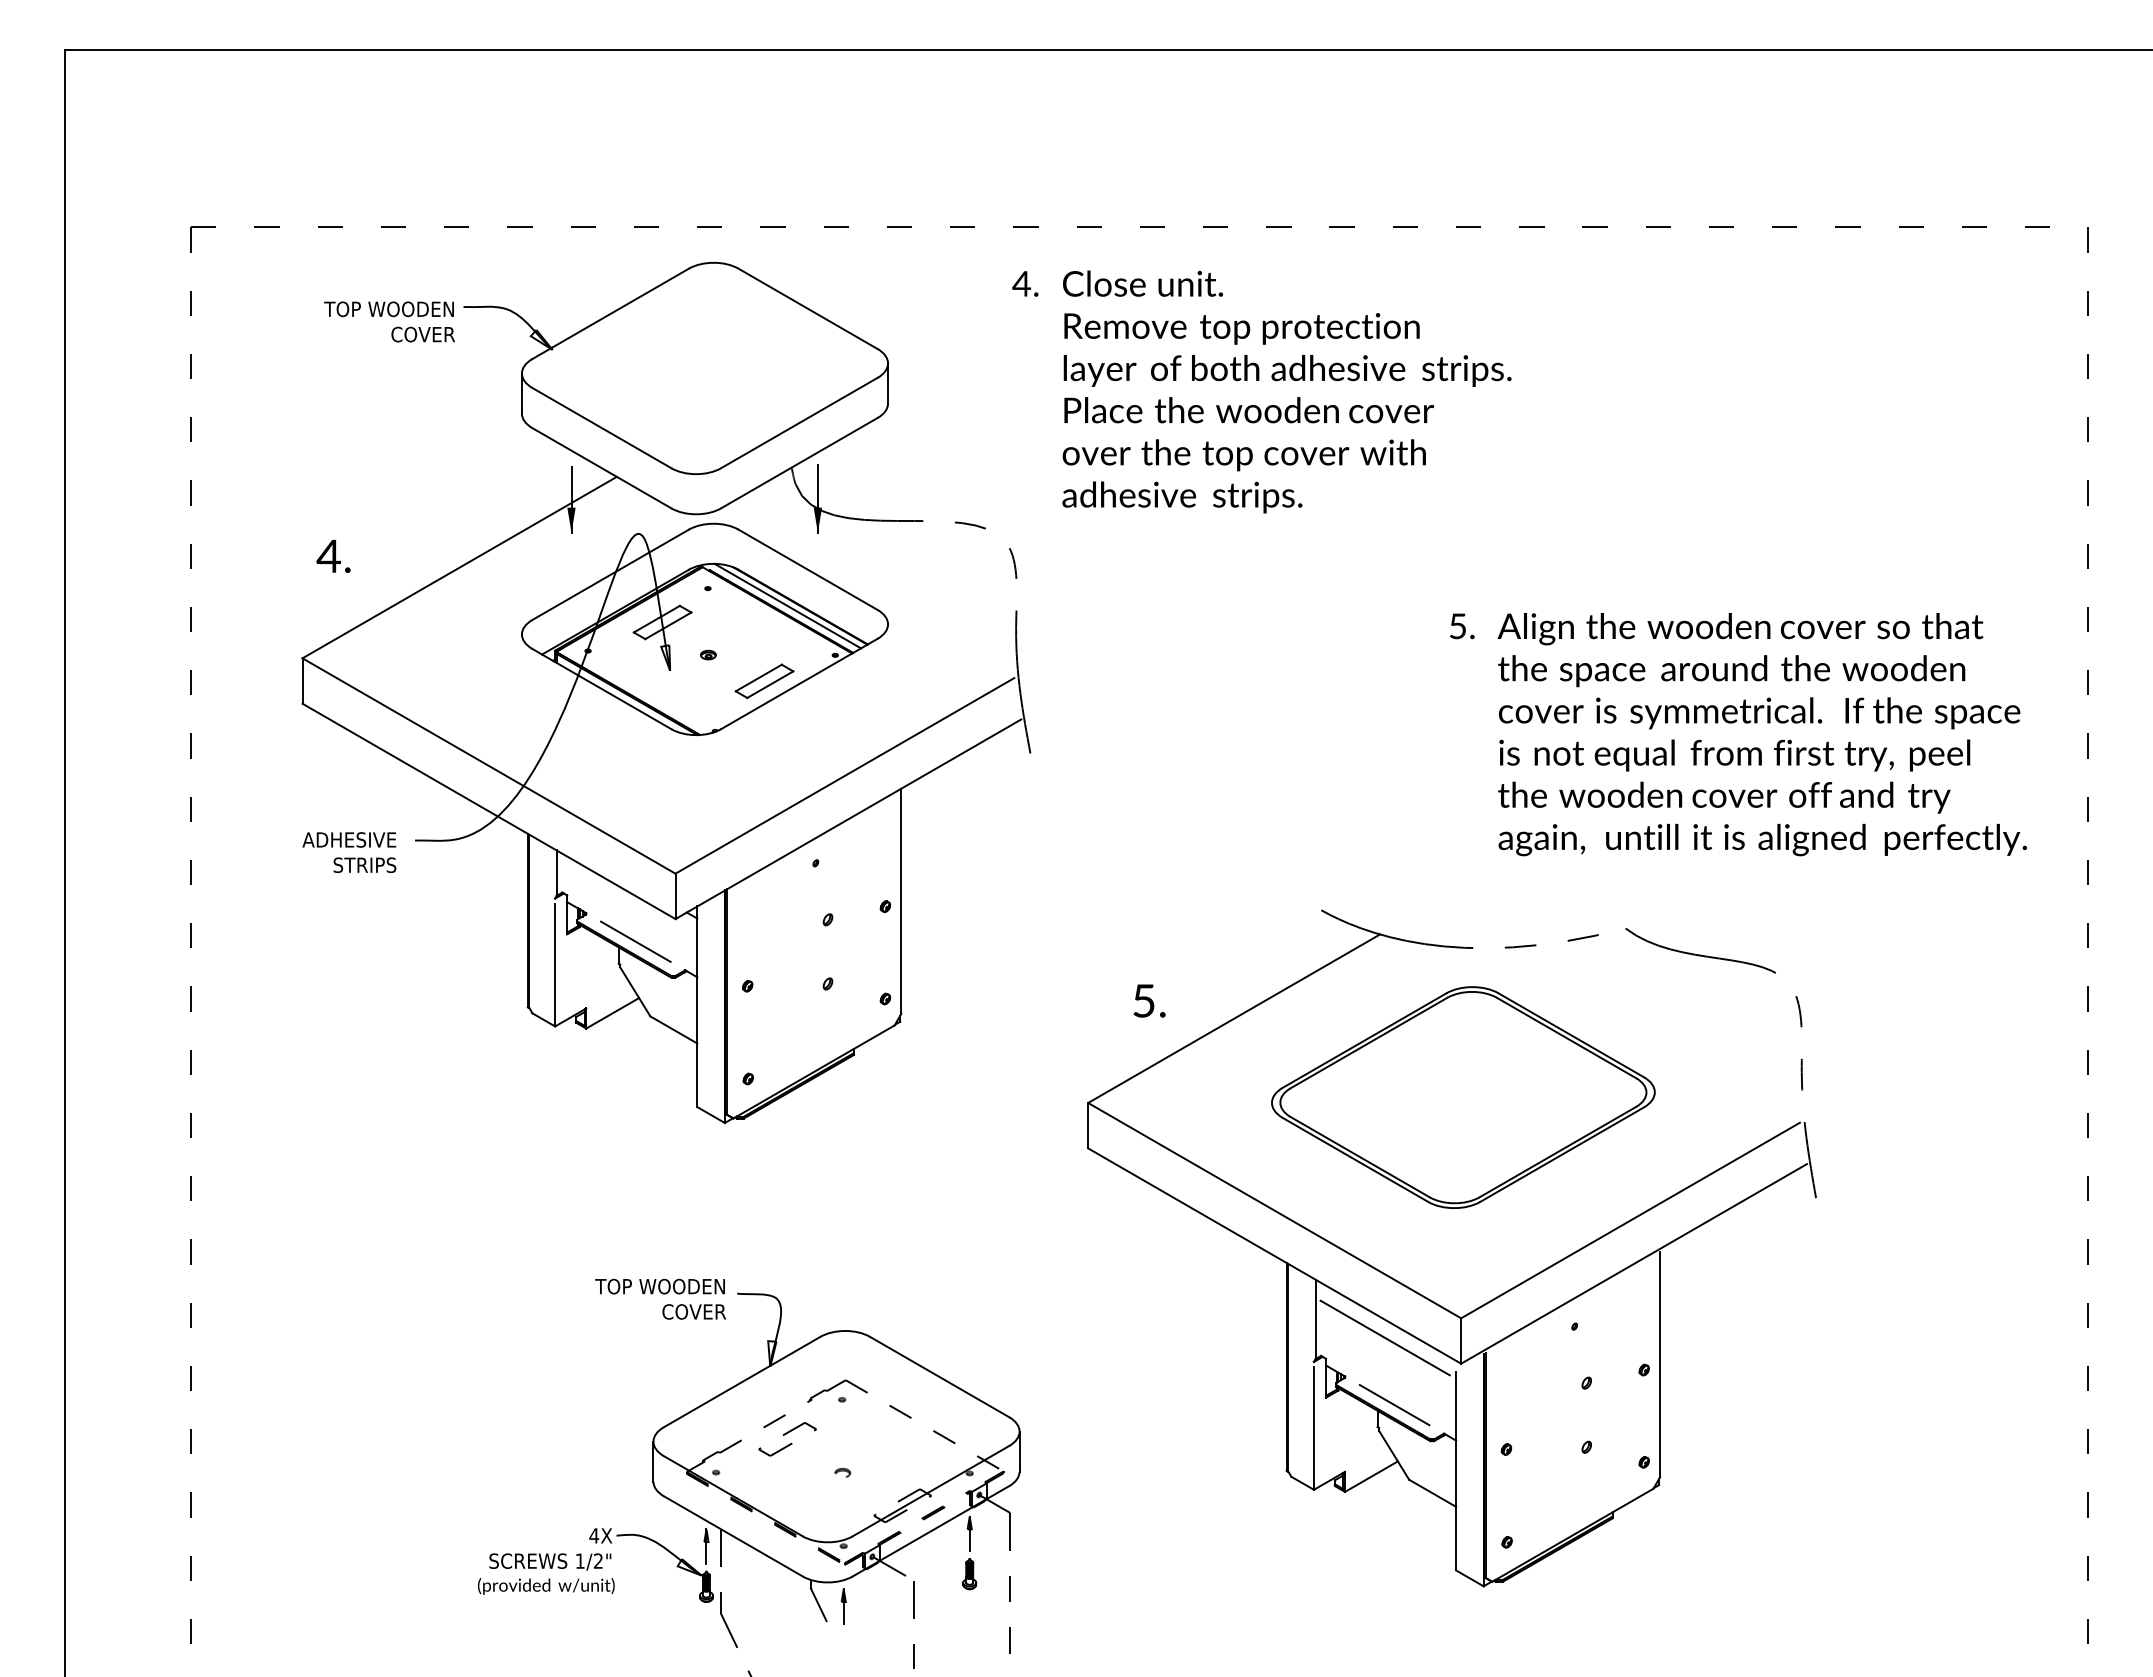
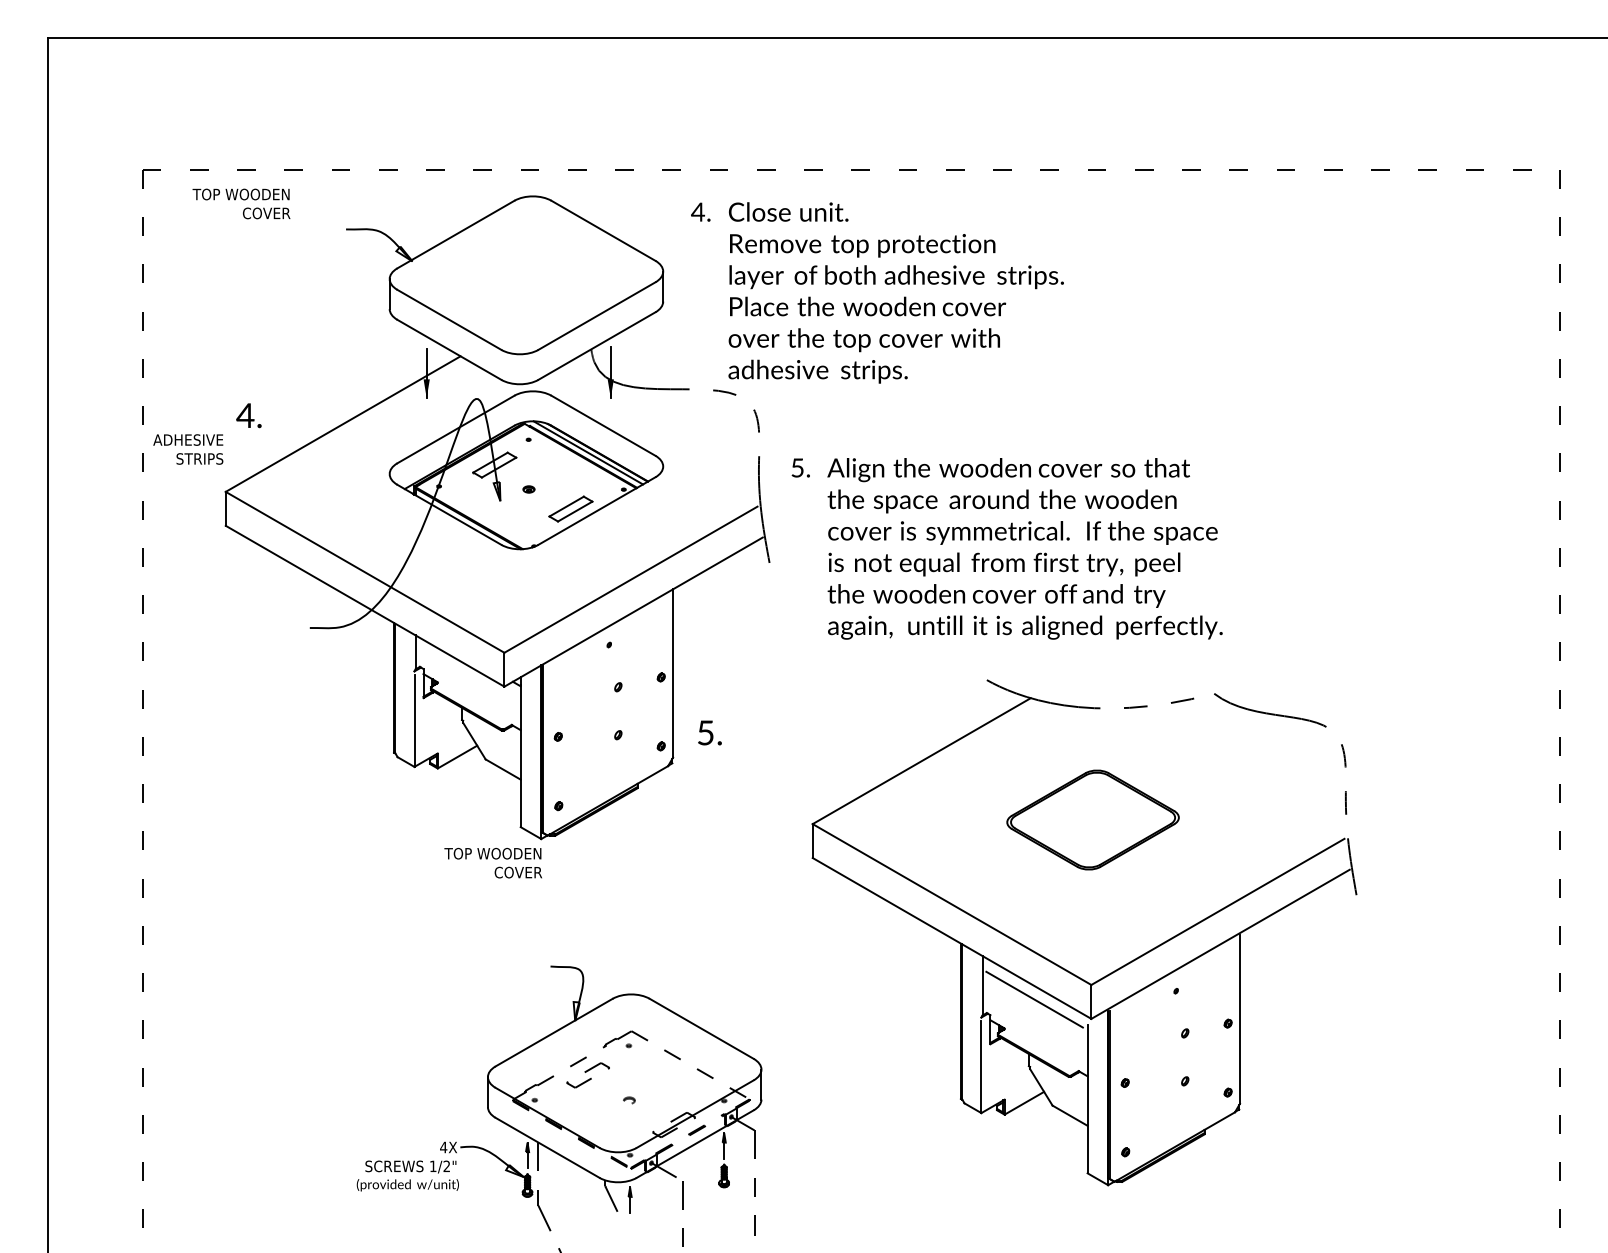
text: (389, 321) -> (241, 203), moved
text: (1261, 391) -> (877, 292), moved
text: (1738, 734) -> (1007, 548), moved
text: (349, 852) -> (188, 449), moved
line: (635, 941) -> (474, 703), removed
text: (1149, 1000) -> (709, 732), moved
part: (1463, 1097) -> (1093, 819), size x0.6
text: (660, 1298) -> (493, 862), moved
line: (1394, 1405) -> (1041, 1050), removed

